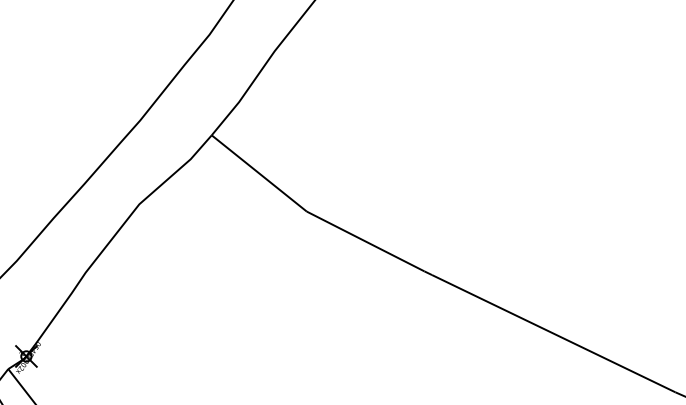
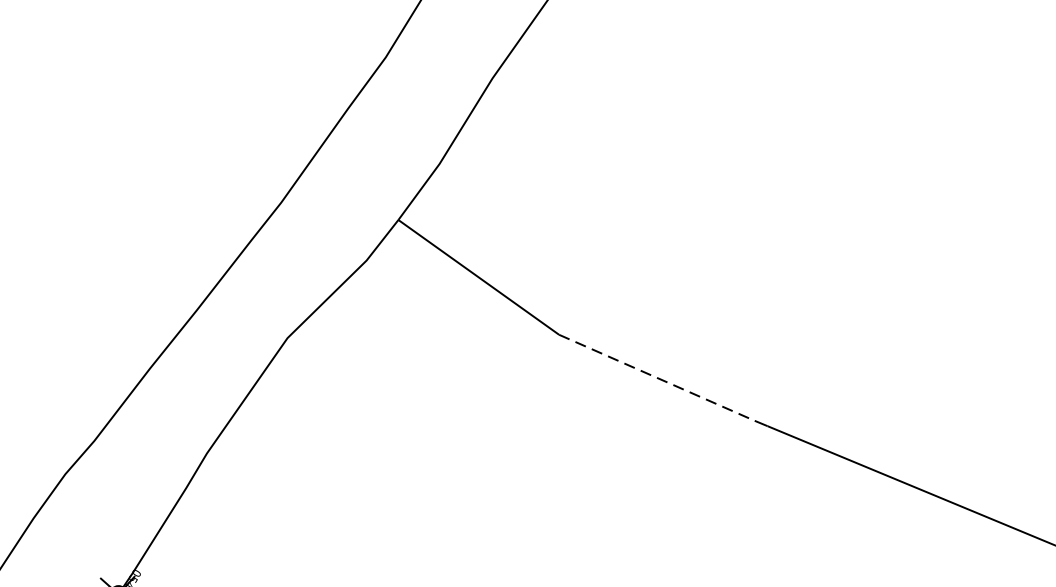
line: (365, 241) -> (656, 377), solid -> dashed

